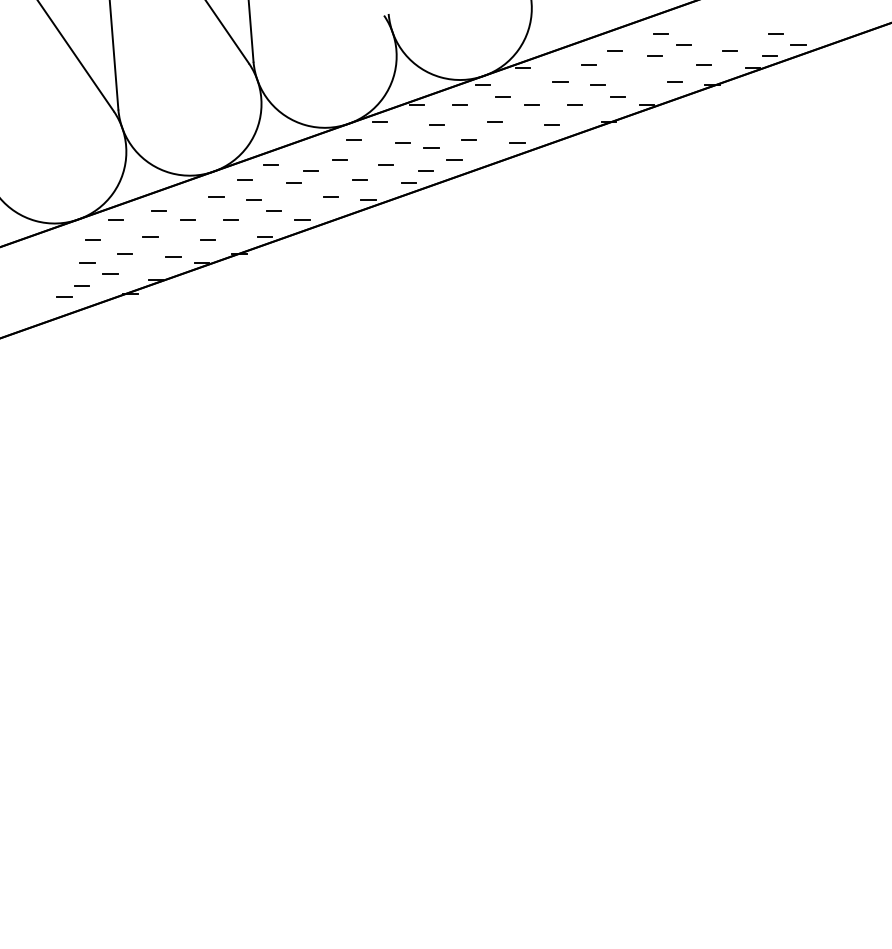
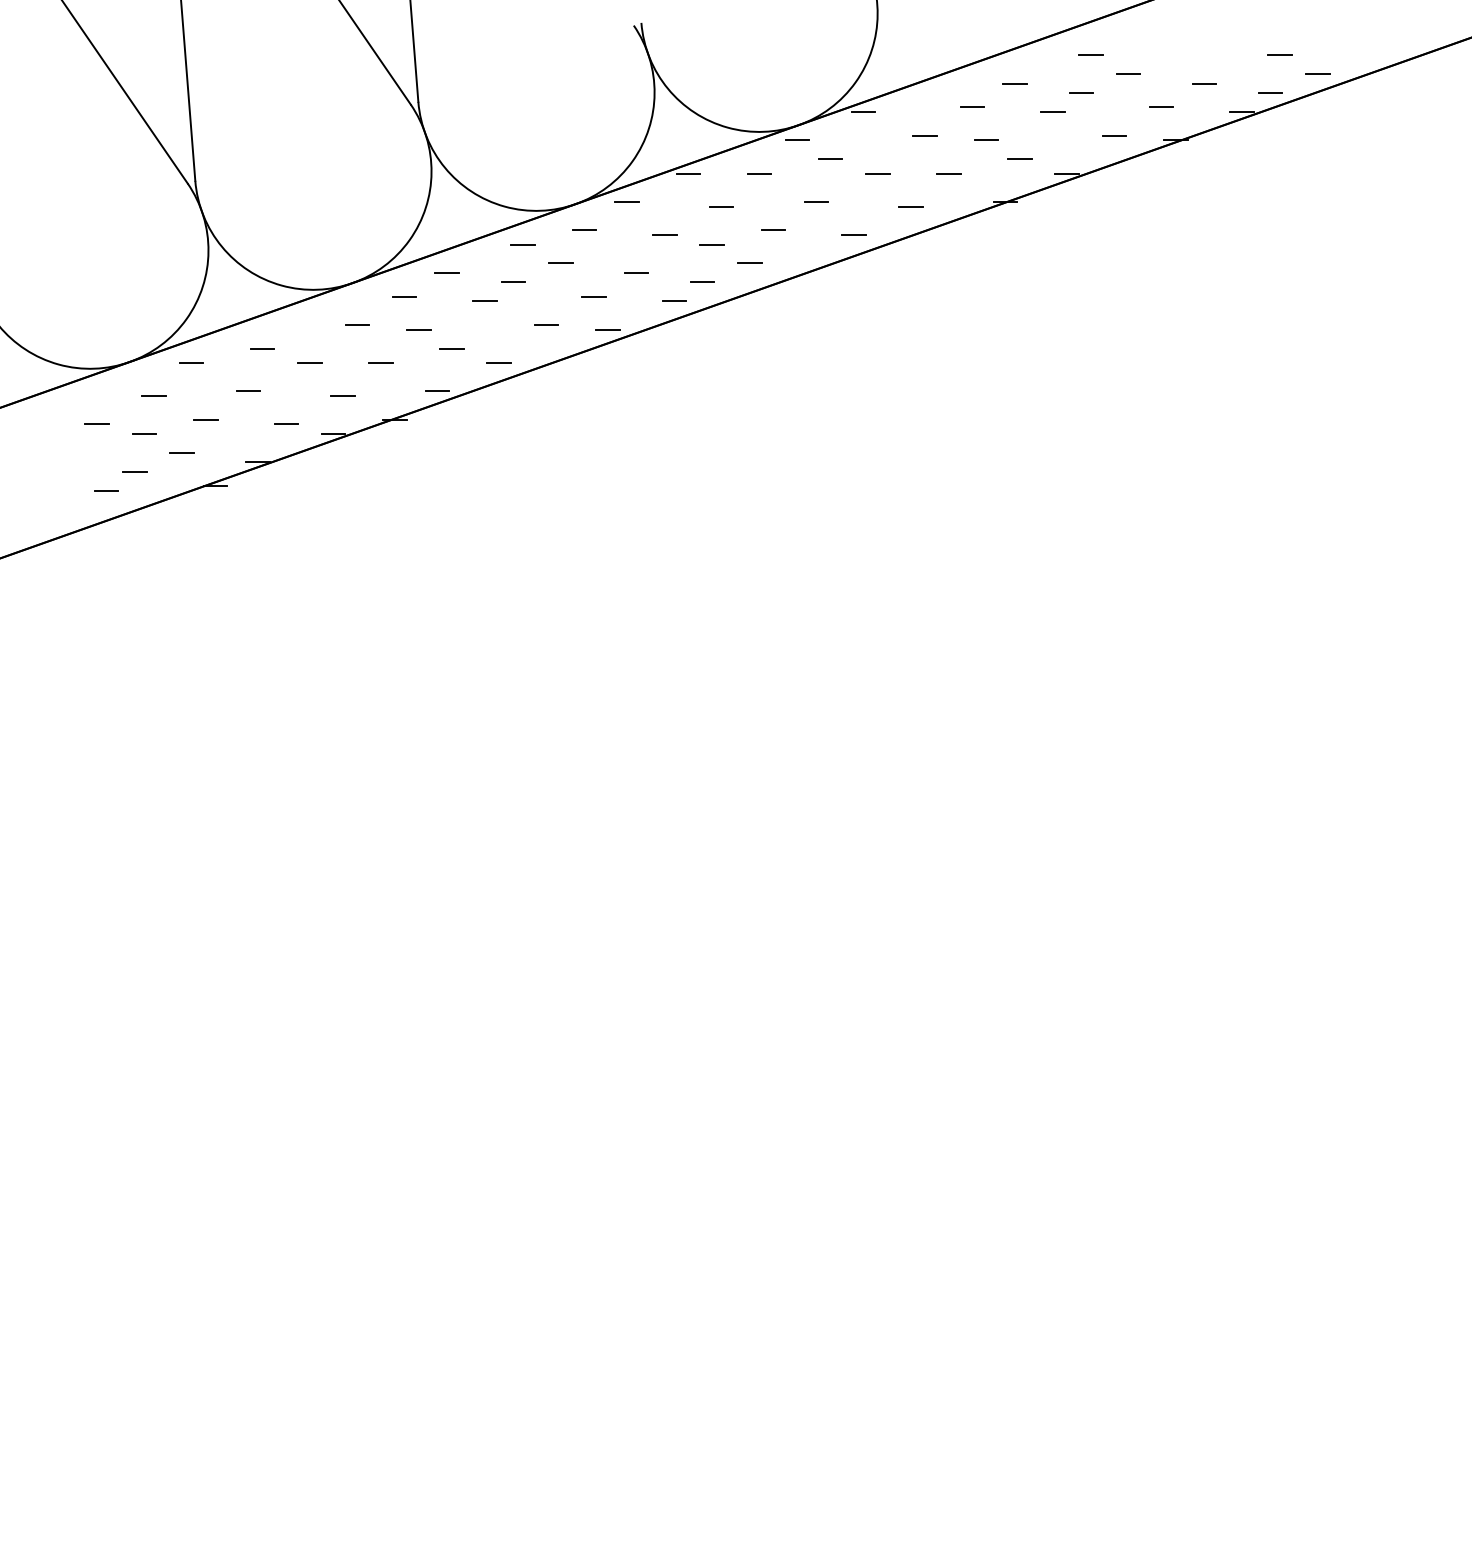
line: (637, 67) -> (1052, 111), added
line: (316, 147) -> (522, 243), added
line: (58, 256) -> (96, 423), added

